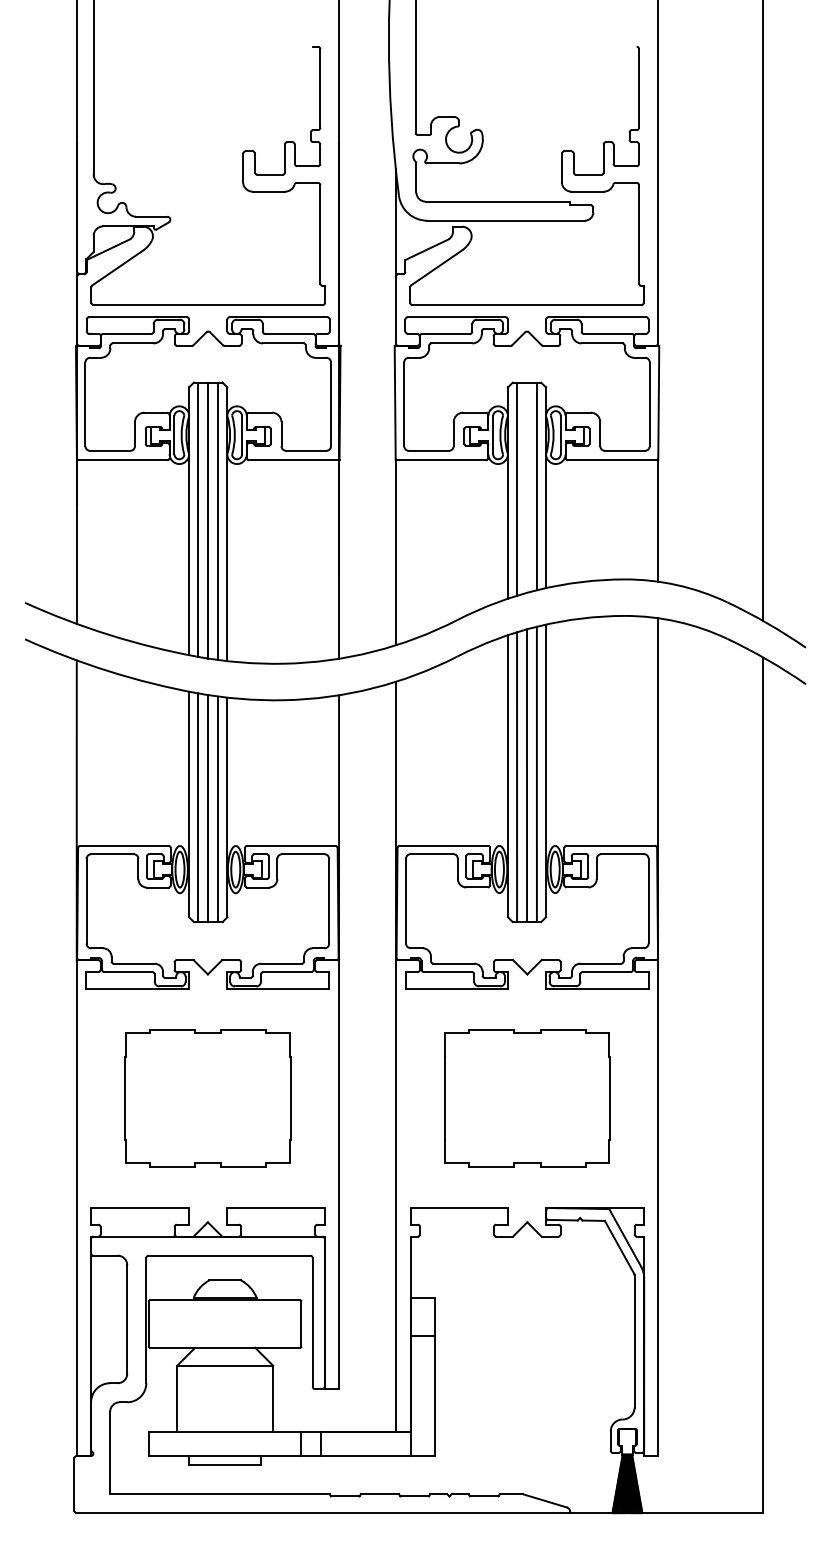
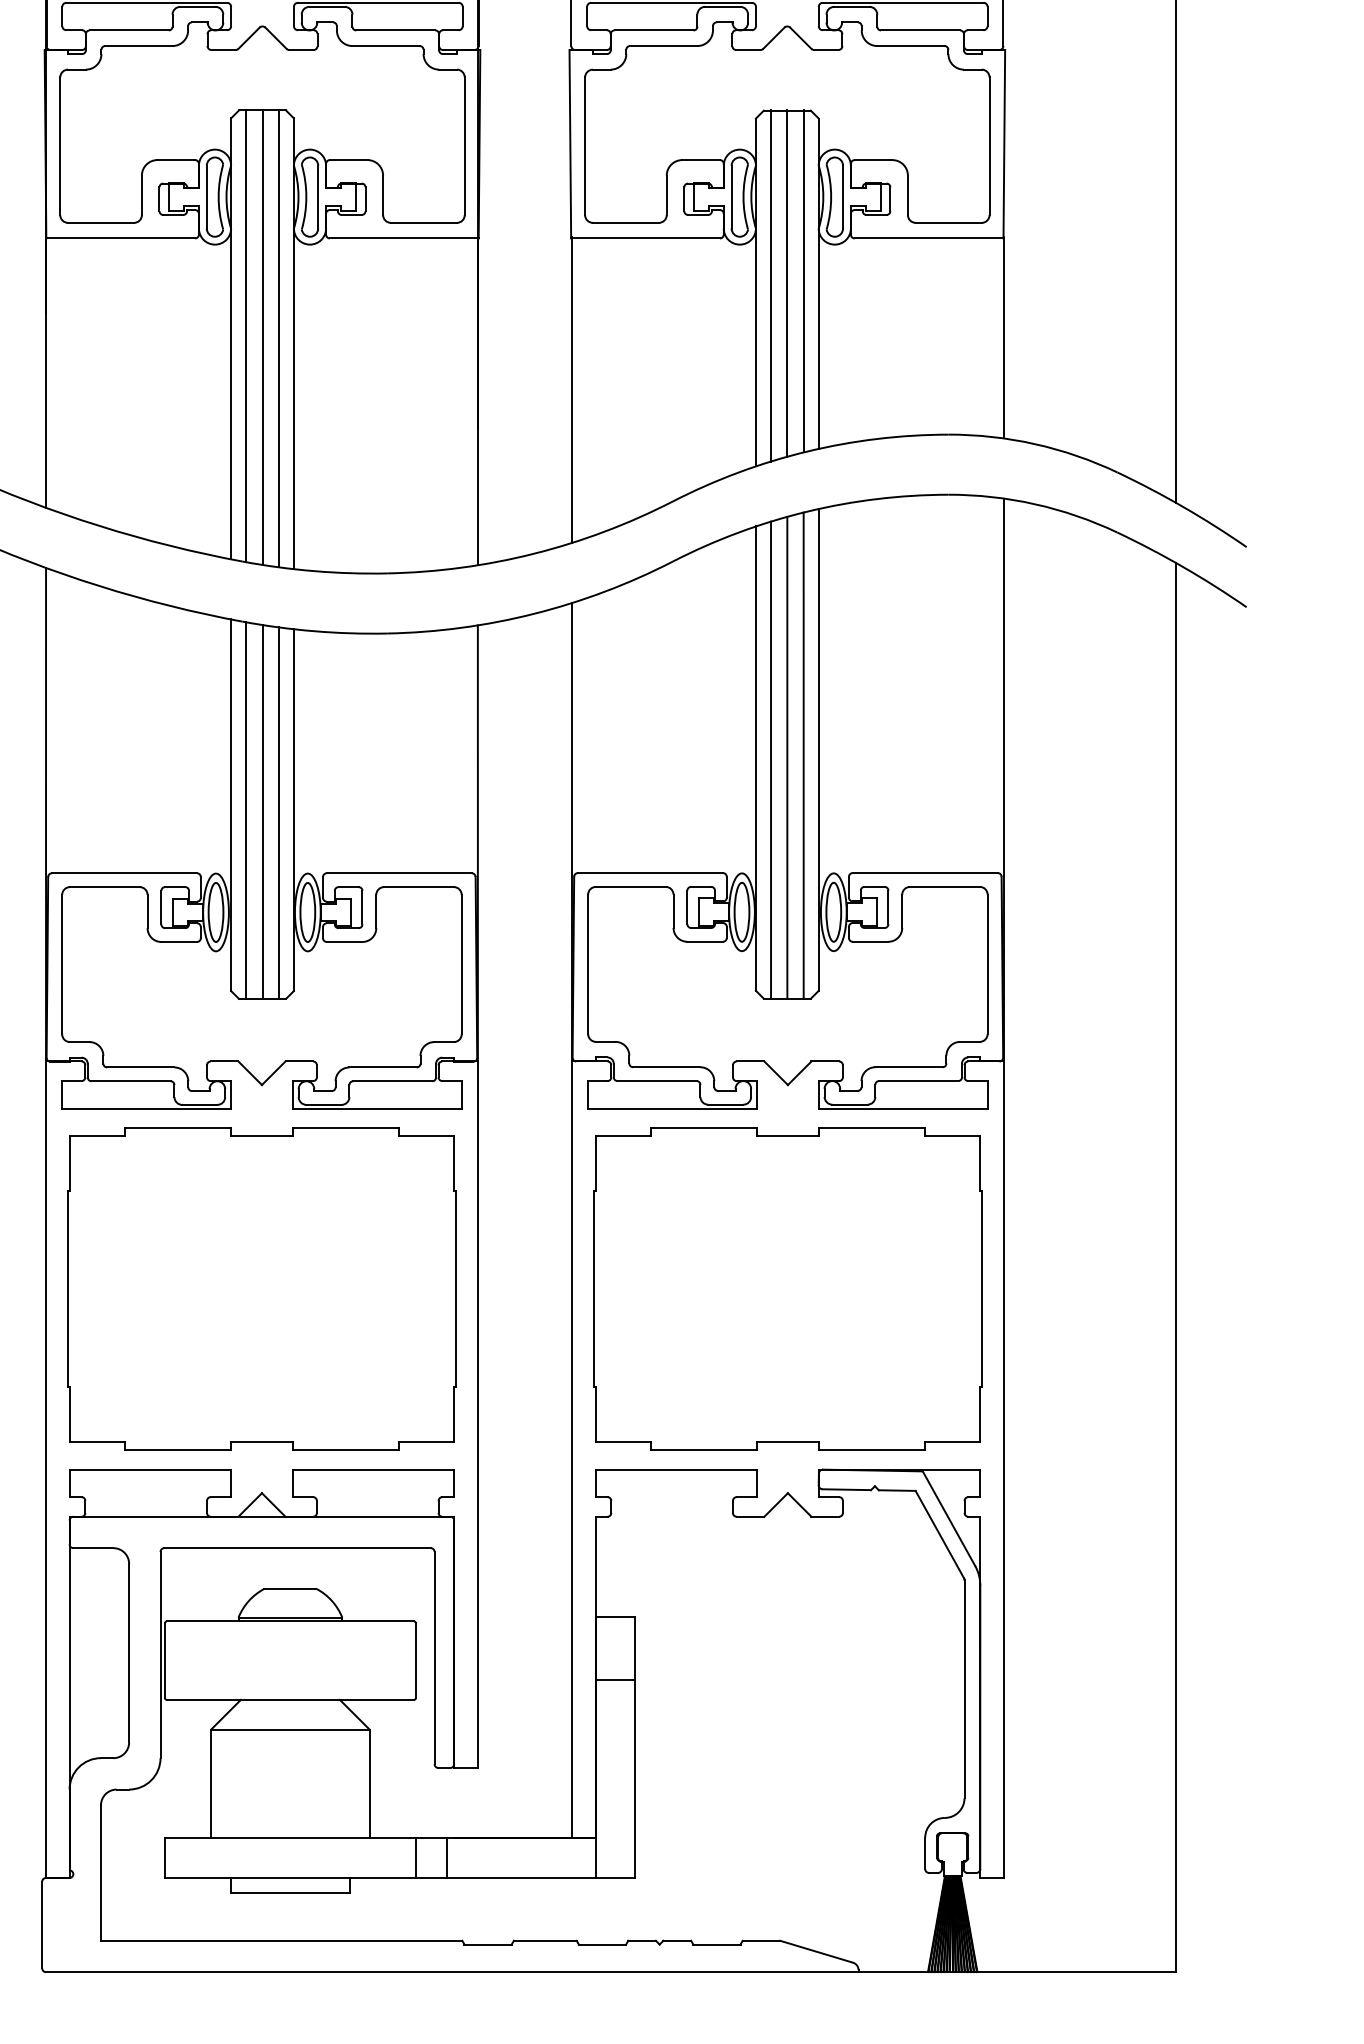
line: (526, 487) -> (786, 283), added
part: (207, 1098) -> (261, 1289), size x1.43
part: (526, 1098) -> (786, 1289), size x1.43

